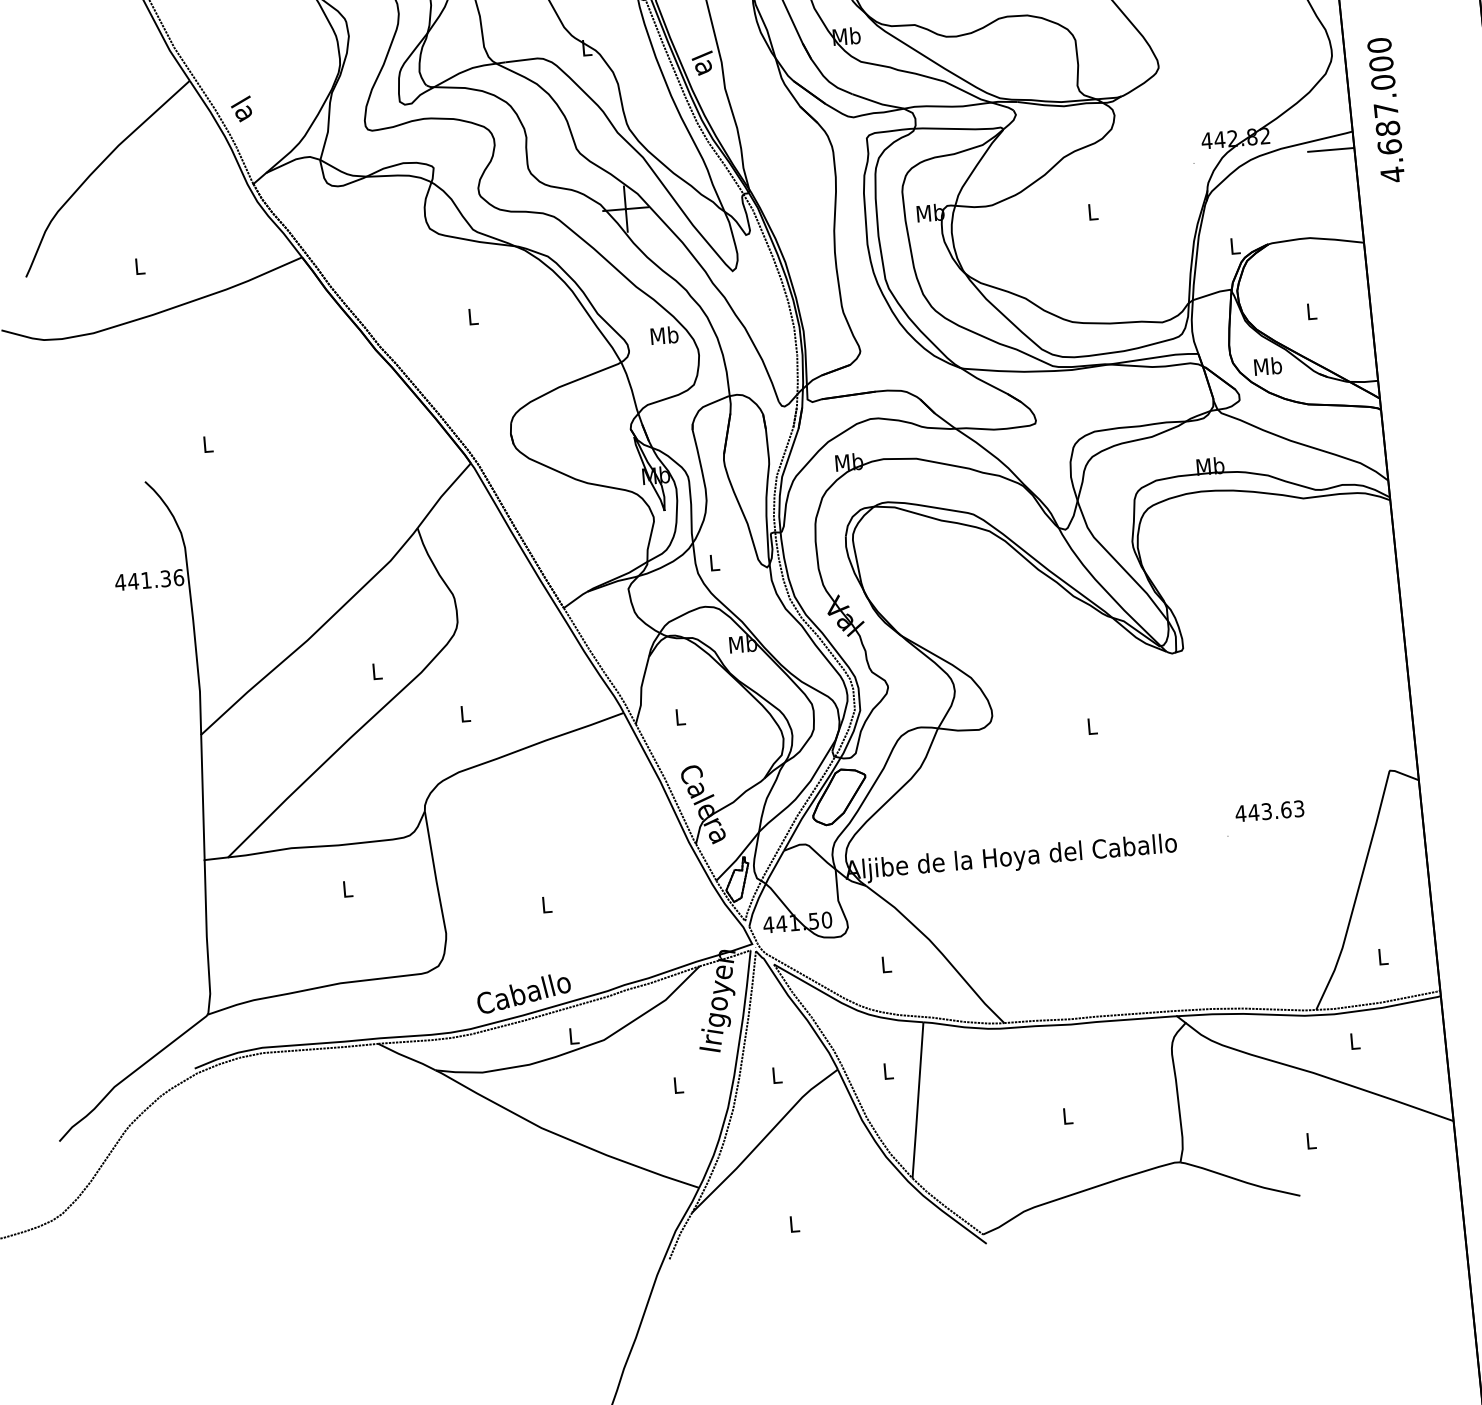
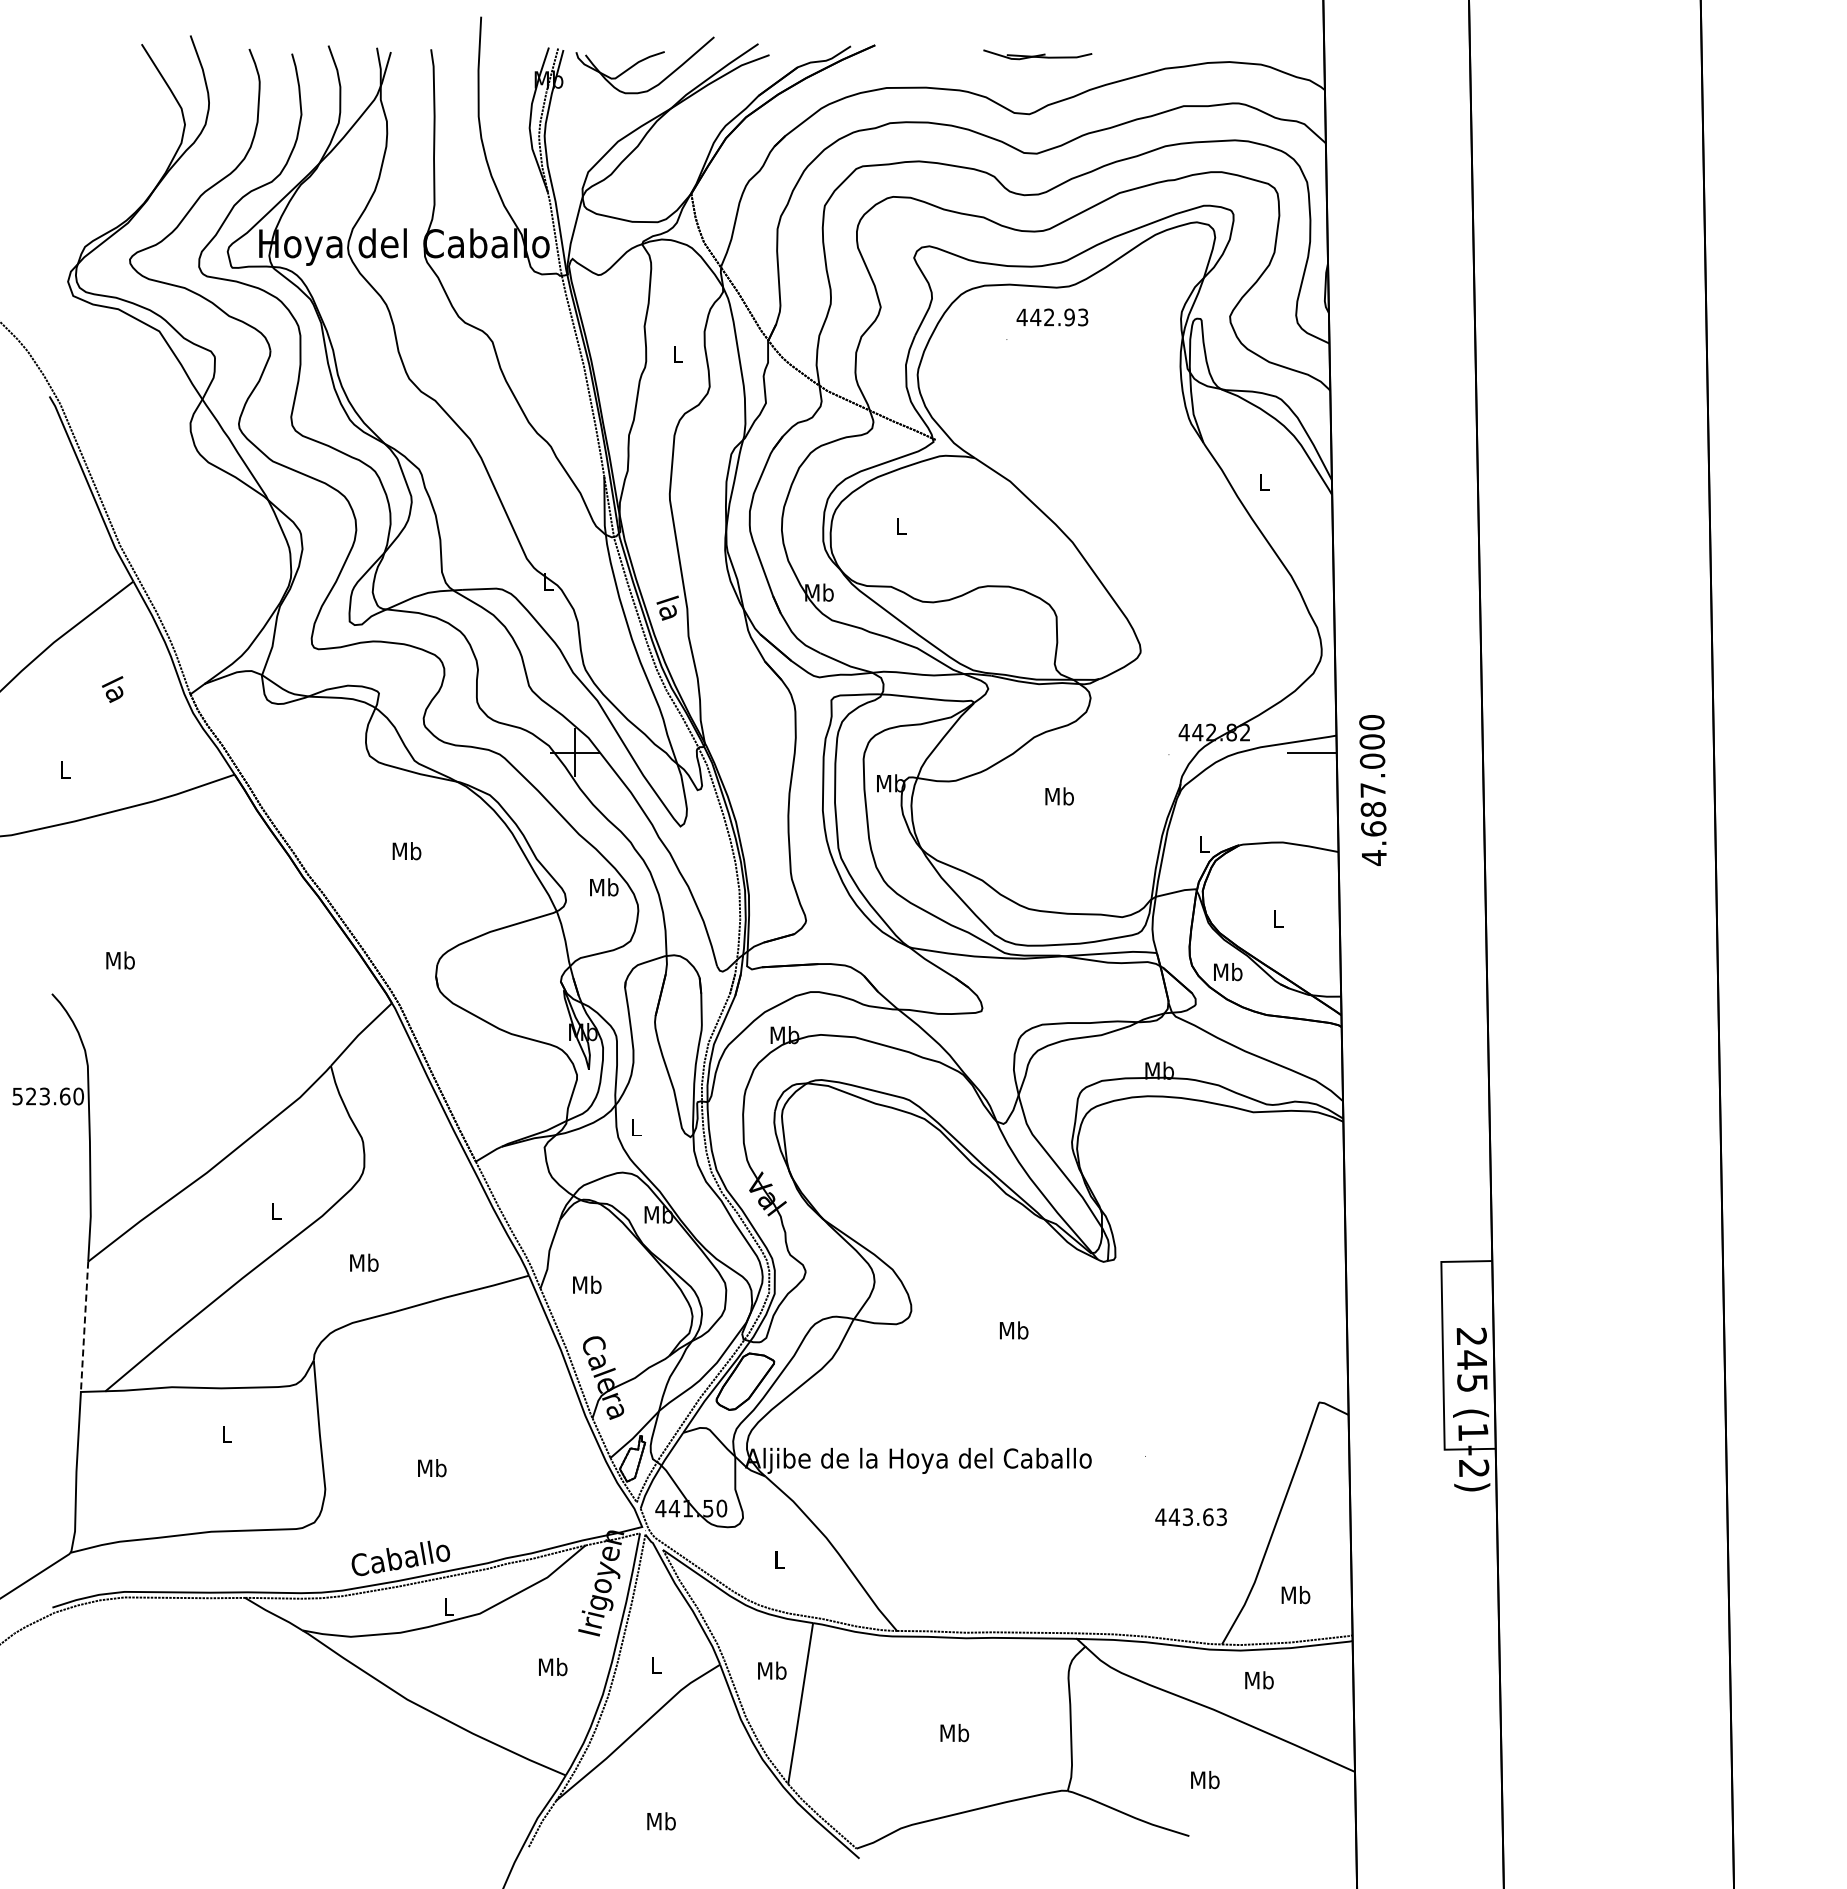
text: (241, 109) -> (112, 689), moved
text: (1385, 110) -> (1372, 790), moved
text: (1092, 212) -> (1059, 796), L -> Mb
text: (472, 317) -> (406, 851), L -> Mb
text: (207, 444) -> (120, 960), L -> Mb
text: (149, 580) -> (48, 1096), 441.36 -> 523.60
text: (465, 713) -> (364, 1262), L -> Mb
text: (680, 716) -> (587, 1284), L -> Mb
text: (1091, 726) -> (1013, 1330), L -> Mb
line: (202, 798) -> (84, 1327), solid -> dashed
text: (1269, 811) -> (1190, 1517), moved
text: (547, 905) -> (432, 1468), L -> Mb
text: (1382, 957) -> (1295, 1595), L -> Mb
text: (1354, 1041) -> (1259, 1680), L -> Mb
text: (888, 1070) -> (772, 1670), L -> Mb
text: (678, 1085) -> (553, 1667), L -> Mb
text: (1067, 1115) -> (954, 1732), L -> Mb
text: (1311, 1140) -> (1205, 1779), L -> Mb
text: (794, 1224) -> (661, 1821), L -> Mb

